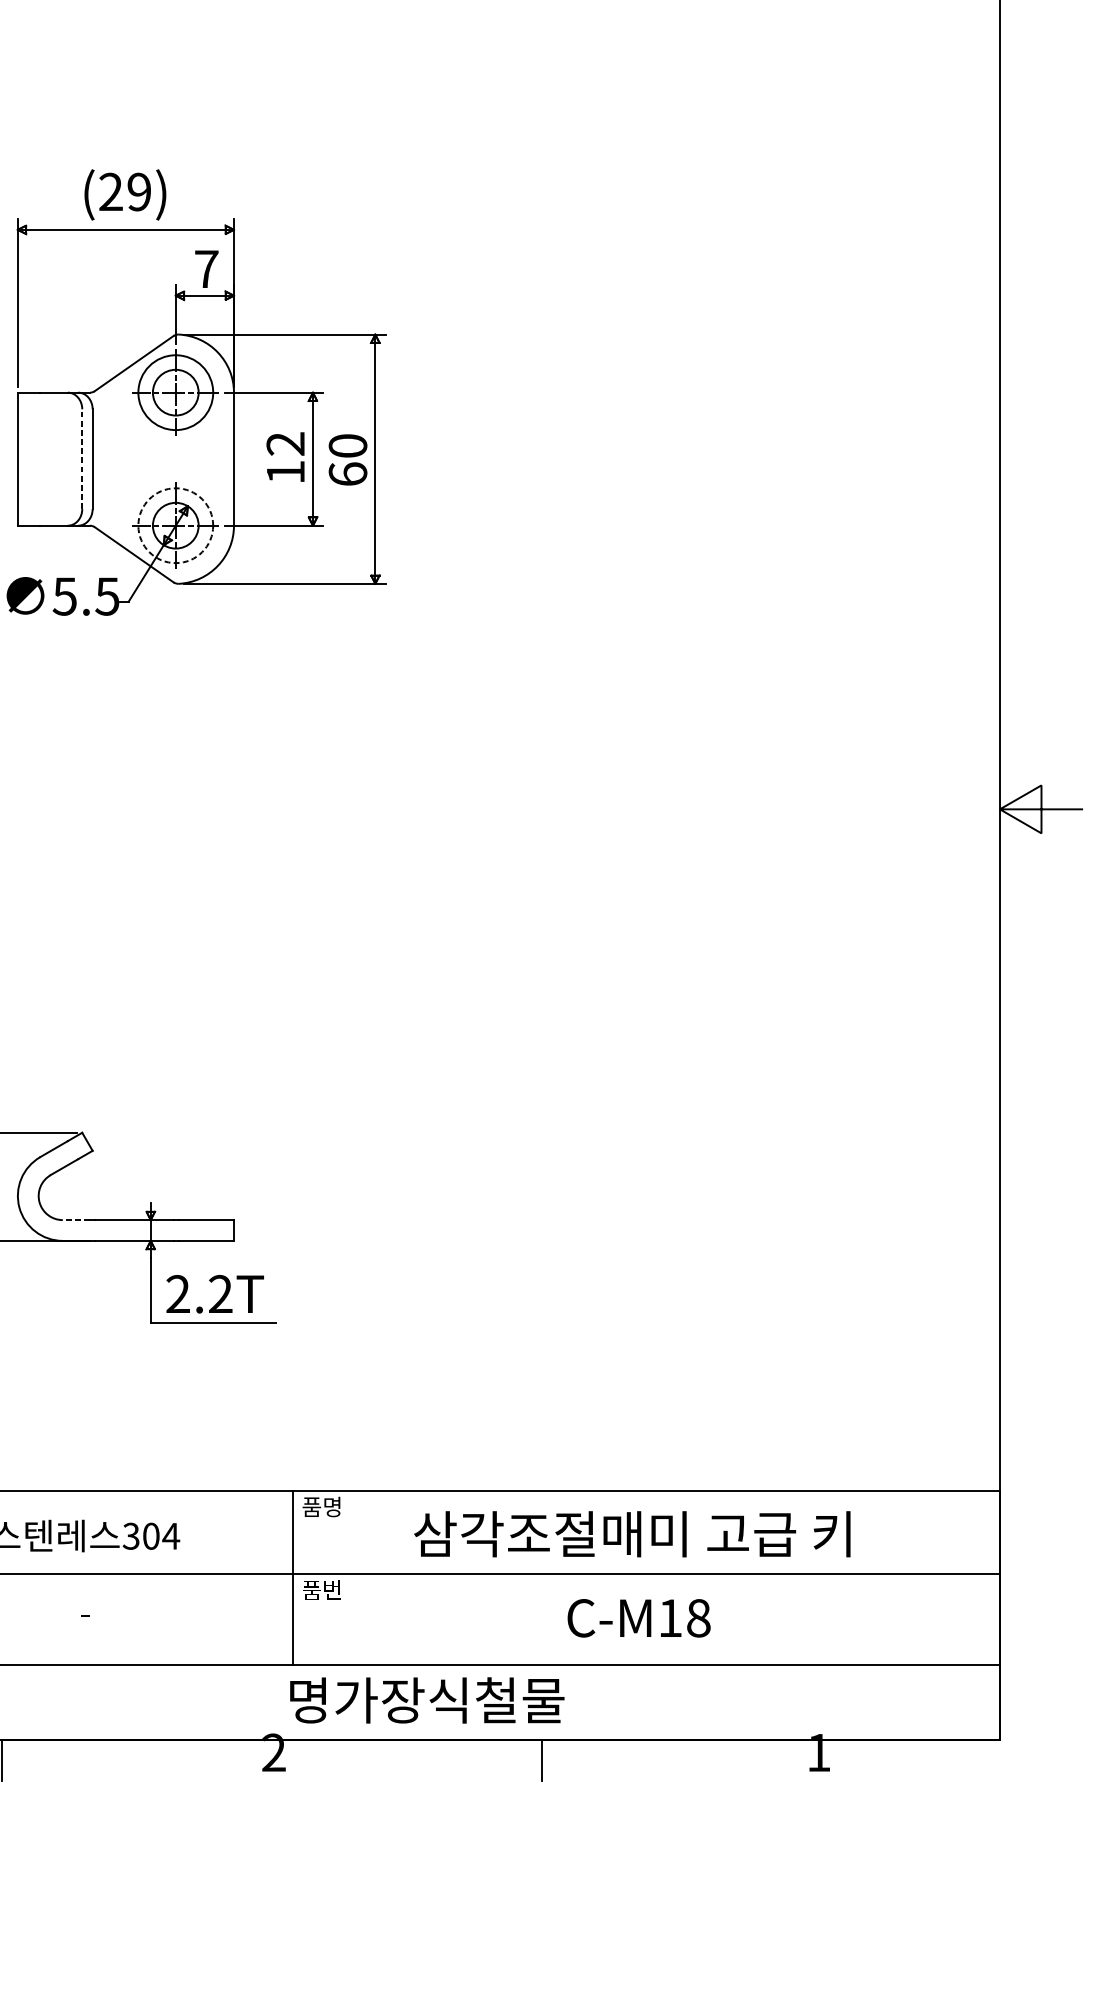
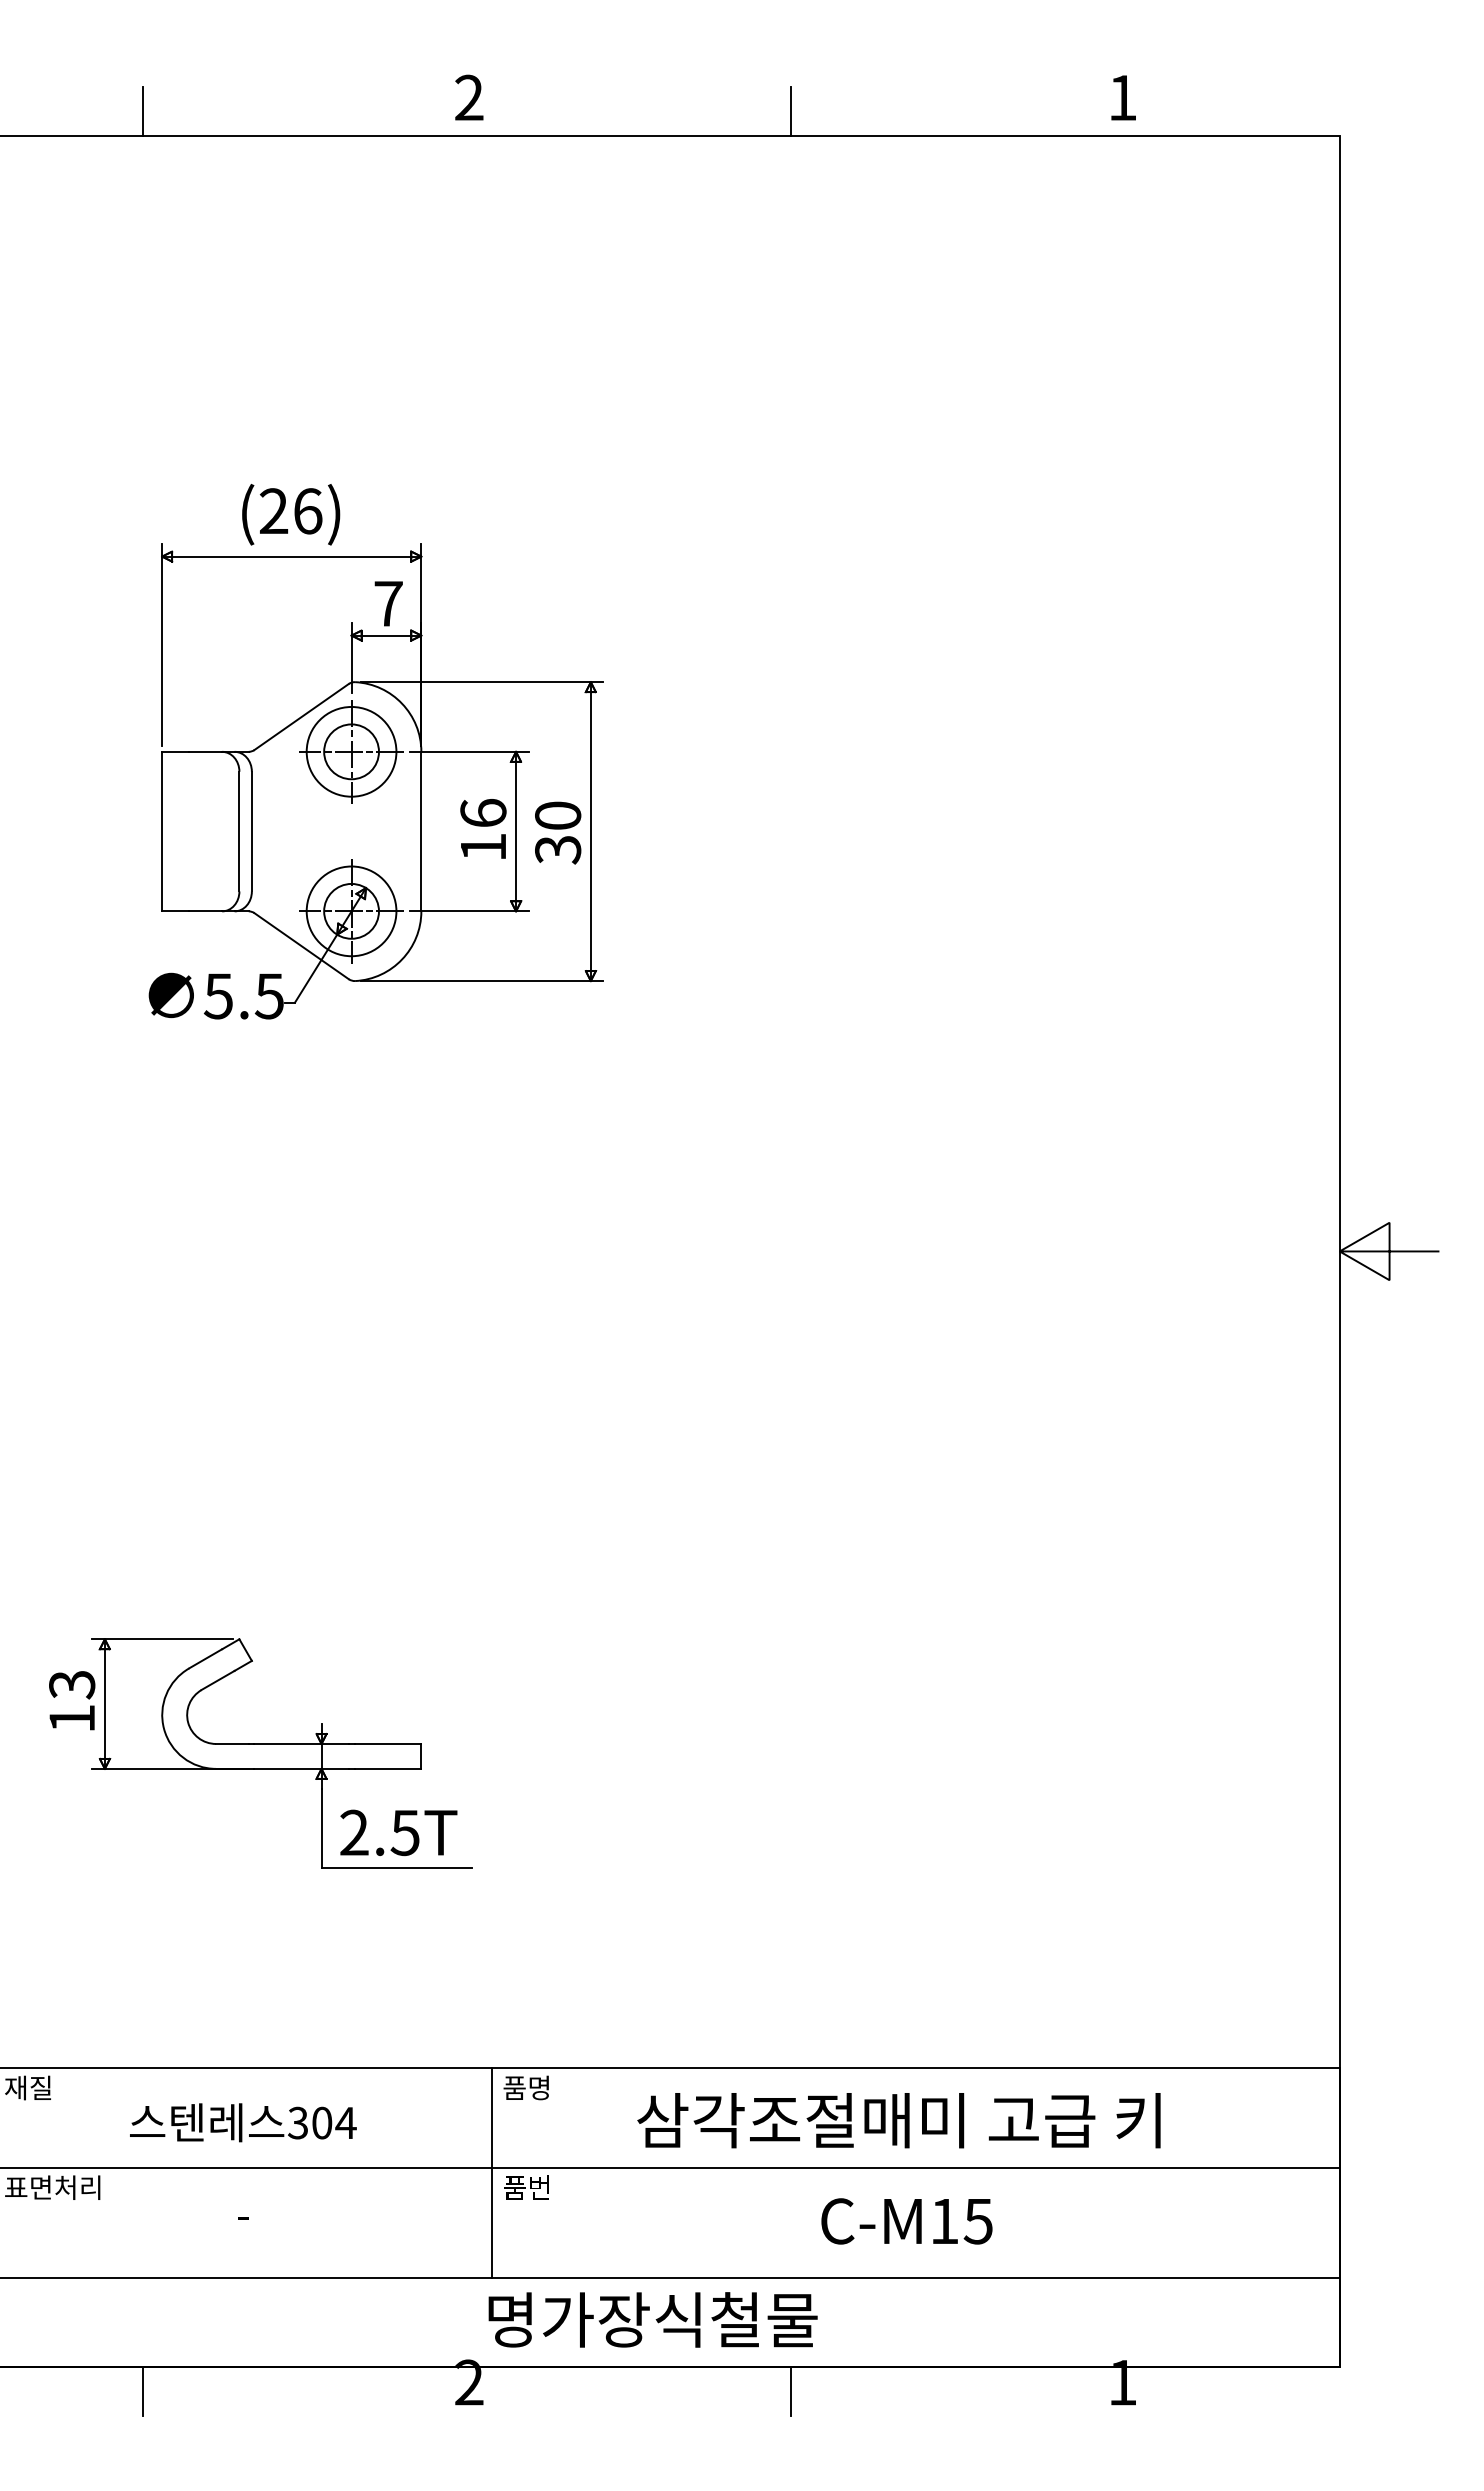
text: (139, 192) -> (307, 511), (29) -> (26)
text: (285, 444) -> (483, 813), 12 -> 16
line: (82, 459) -> (239, 831), dashed -> solid
text: (348, 474) -> (558, 849), 60 -> 30
circle: (175, 525) -> (351, 911), dashed -> solid
line: (75, 1219) -> (231, 1743), dashed -> solid
text: (219, 1293) -> (404, 1832), 2.2T -> 2.5T
text: (697, 1618) -> (977, 2221), C-M18 -> C-M15

